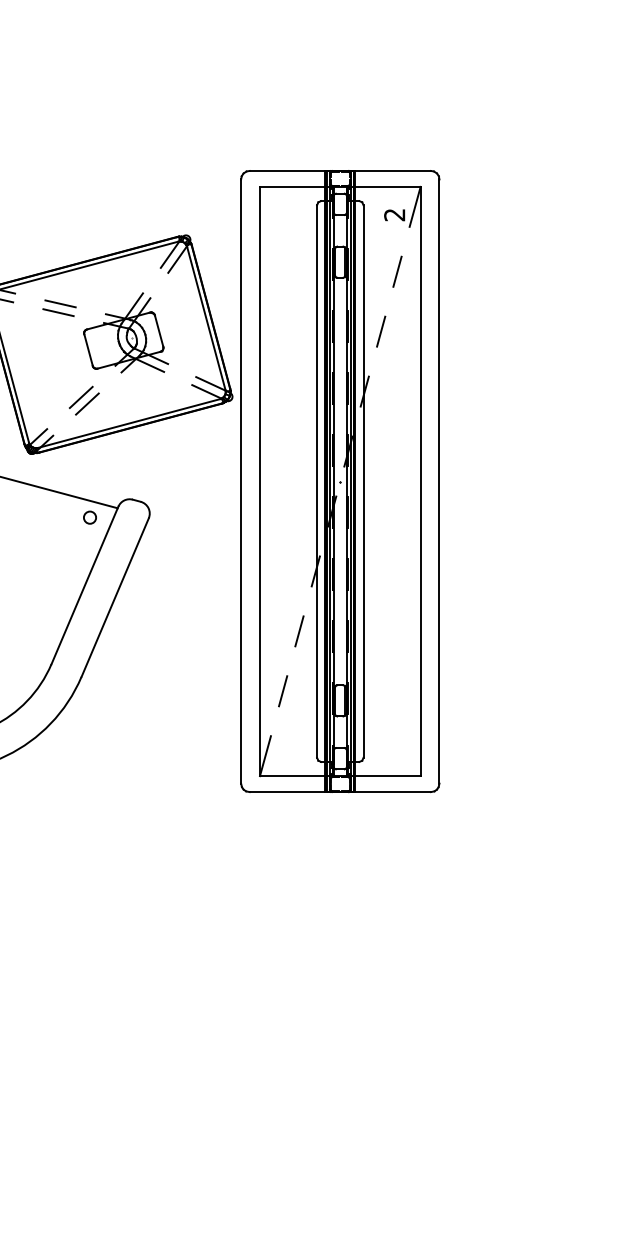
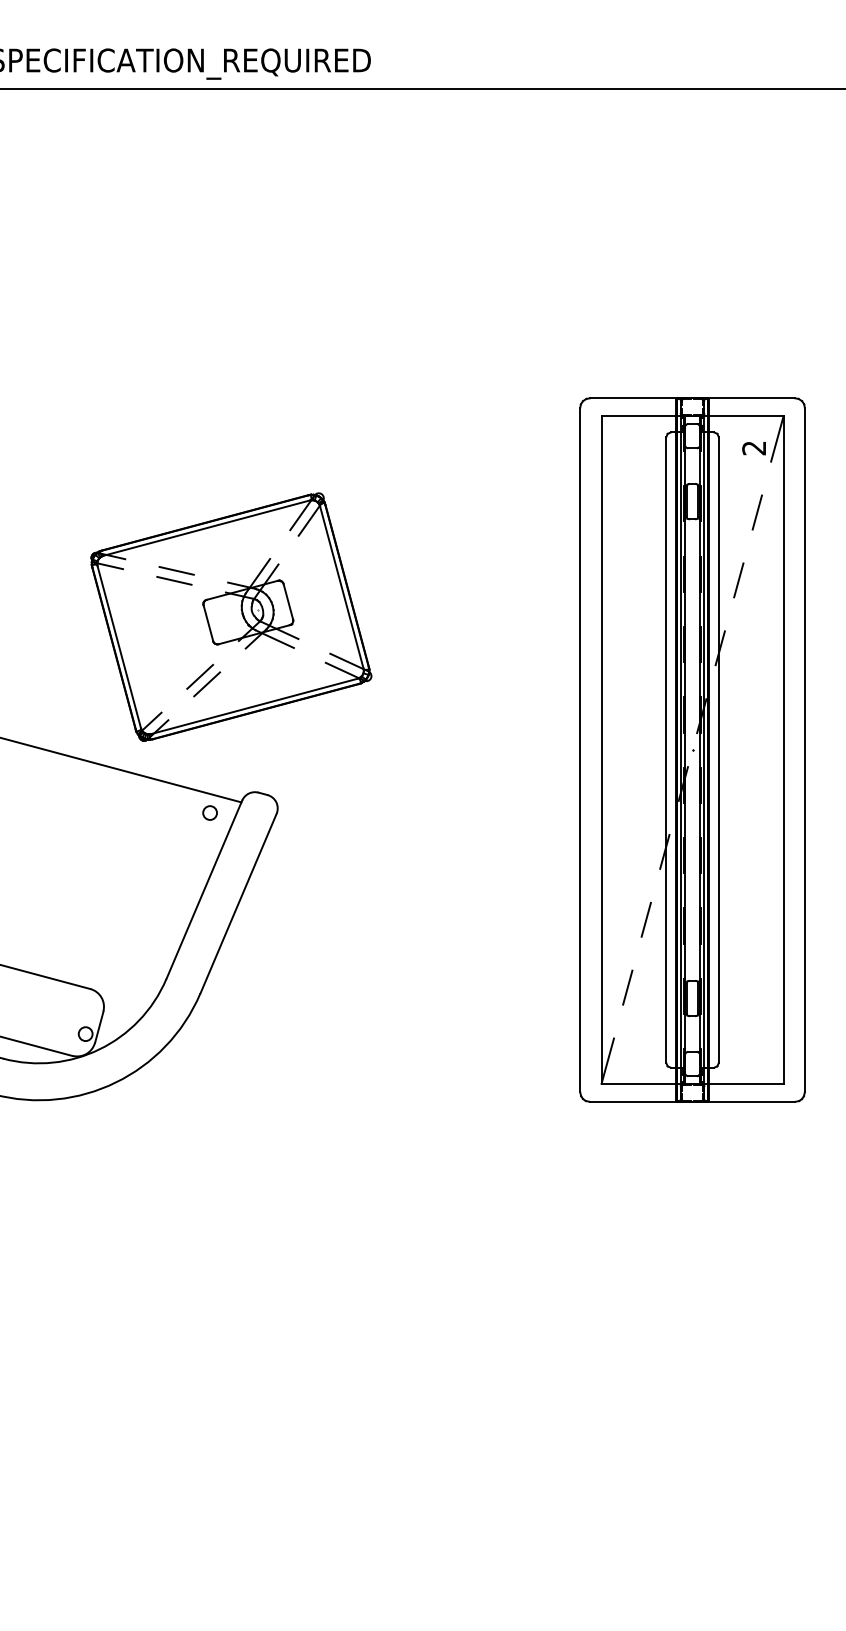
part: (340, 481) -> (692, 749), moved

